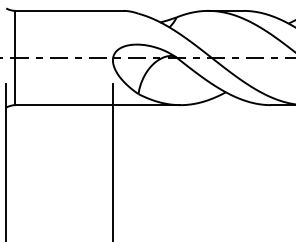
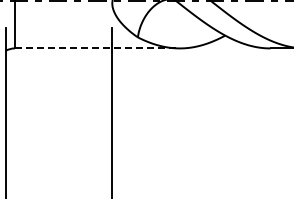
line: (97, 105) -> (96, 48), solid -> dashed

